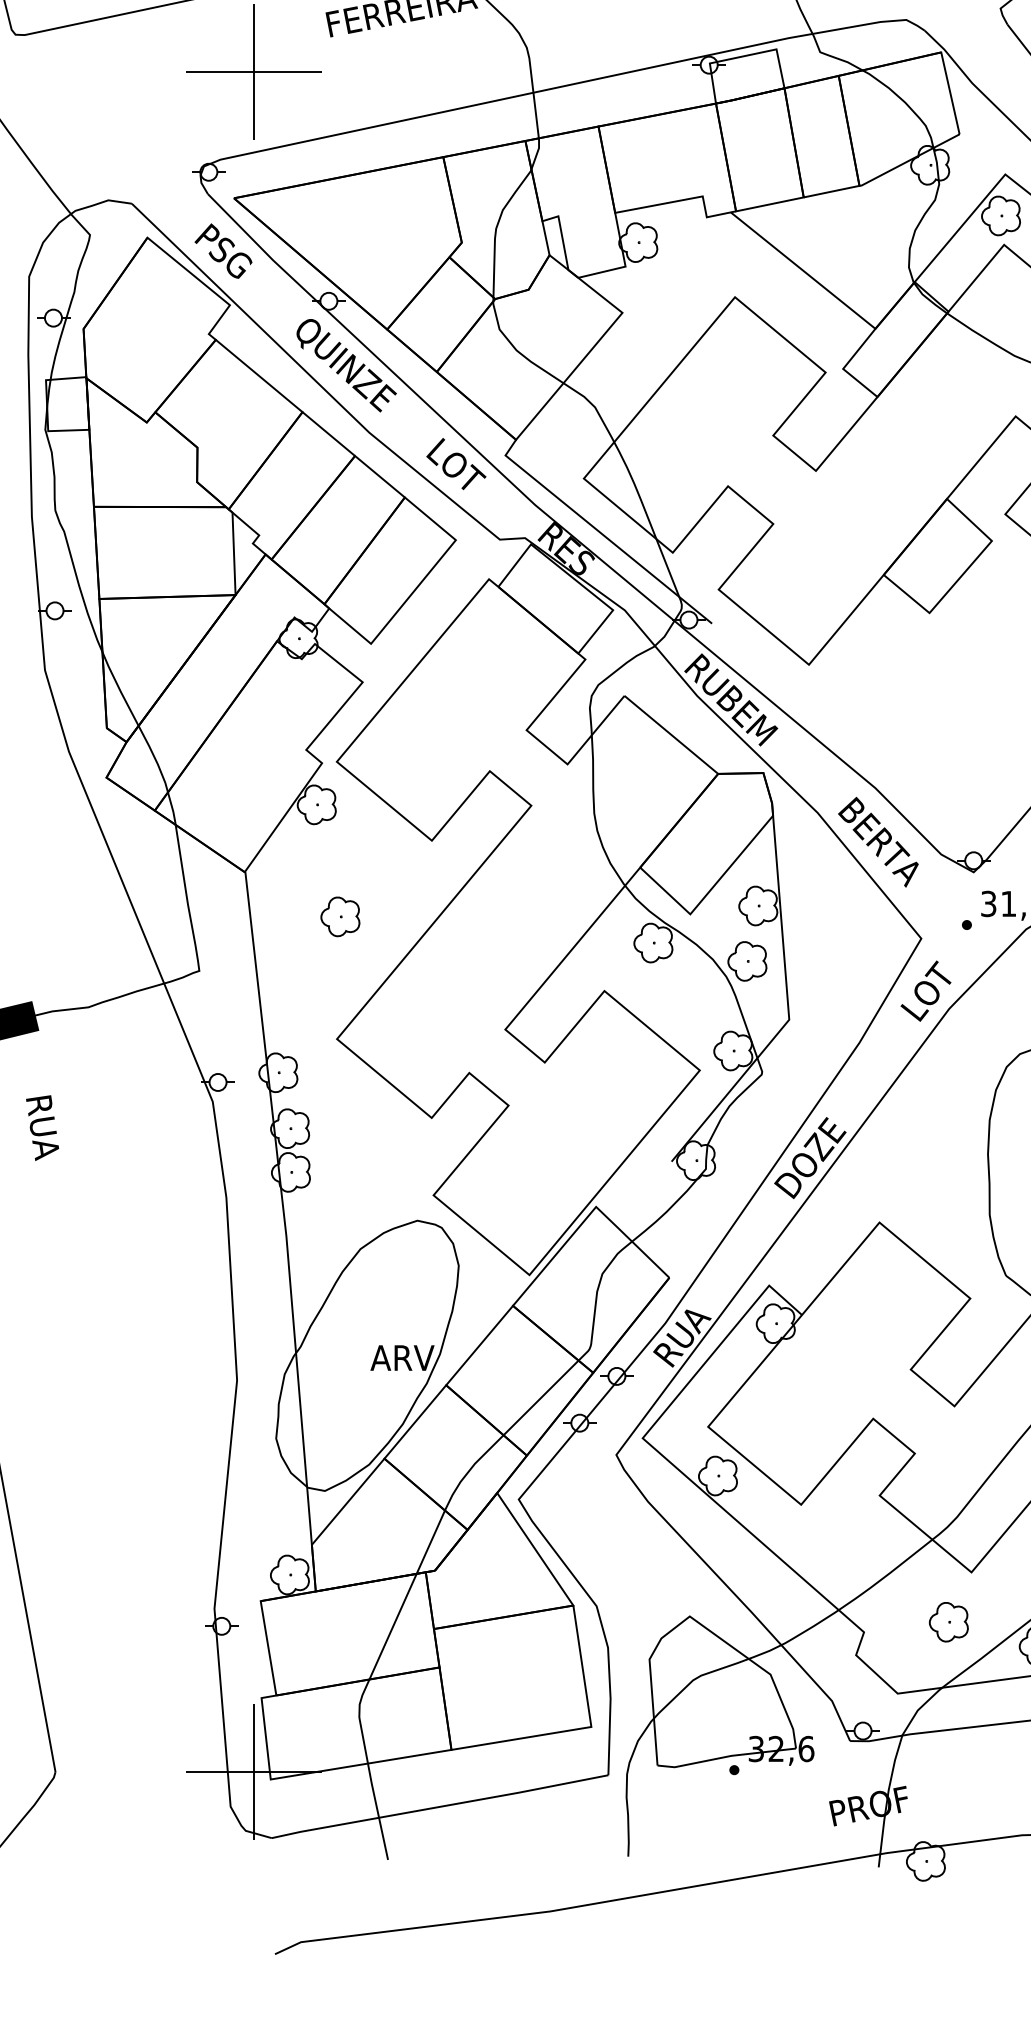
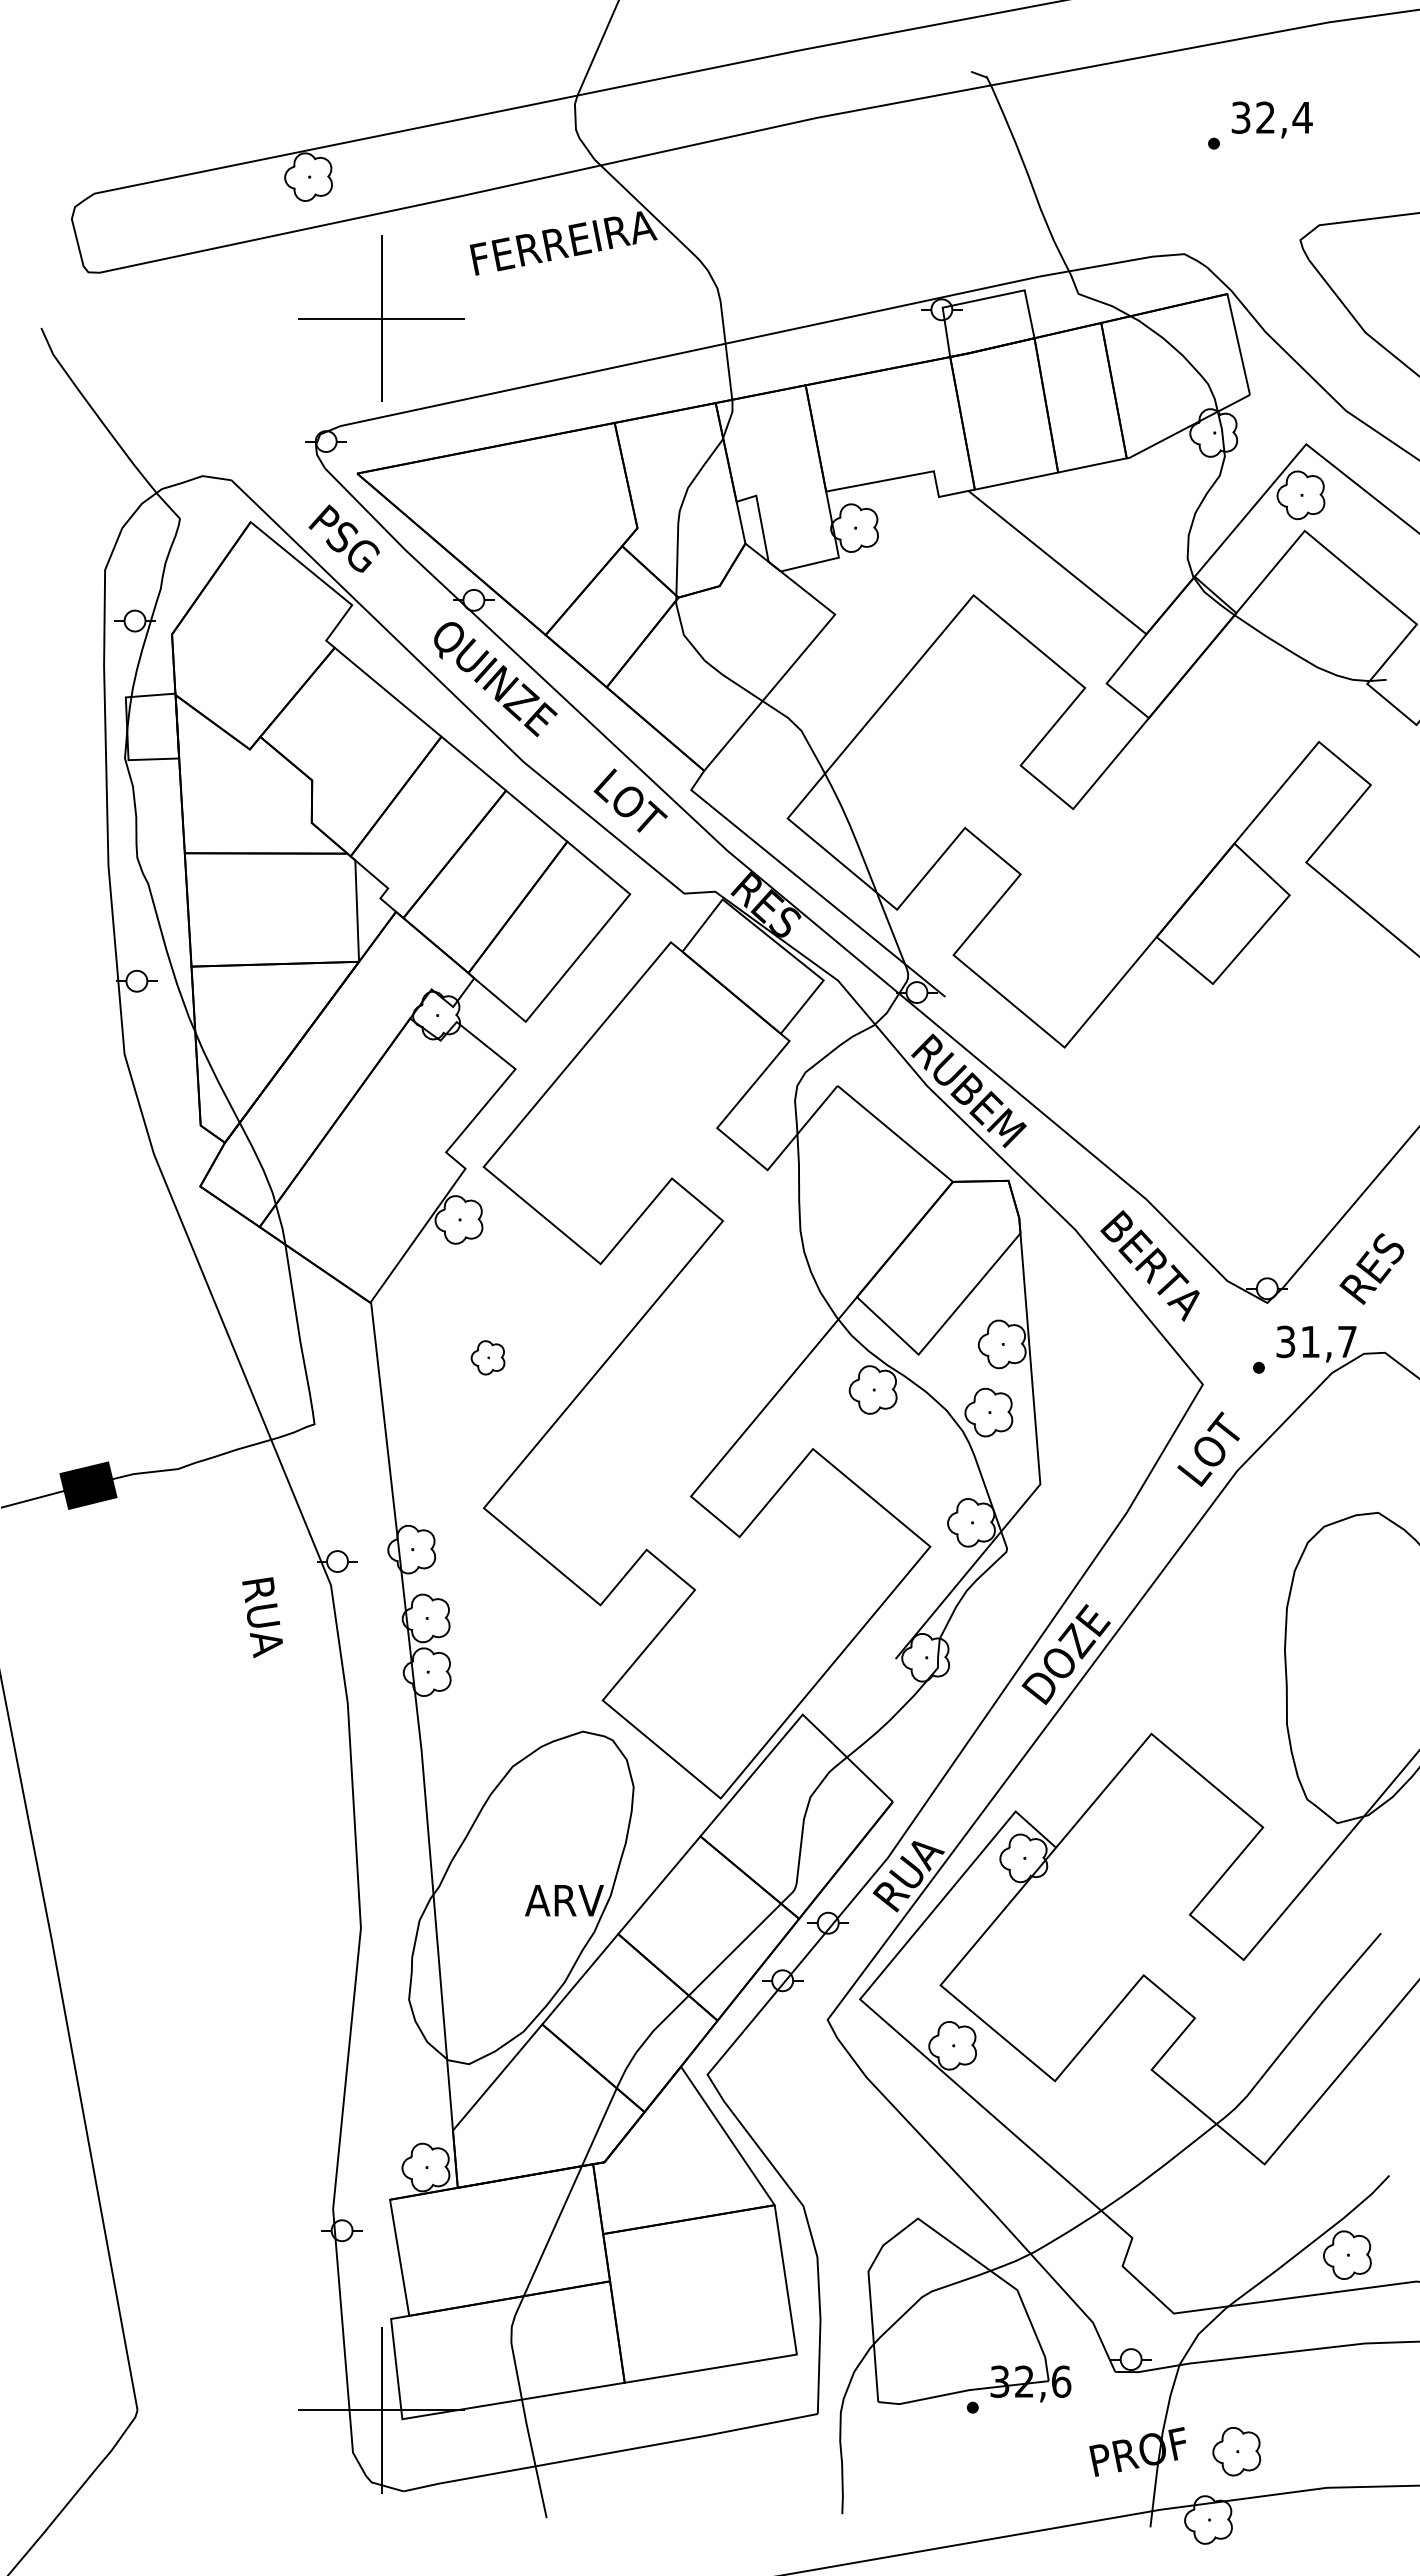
part: (339, 916) -> (487, 1357), size x0.7
text: (42, 1127) -> (262, 1617), moved
part: (948, 1622) -> (1236, 2451), moved

